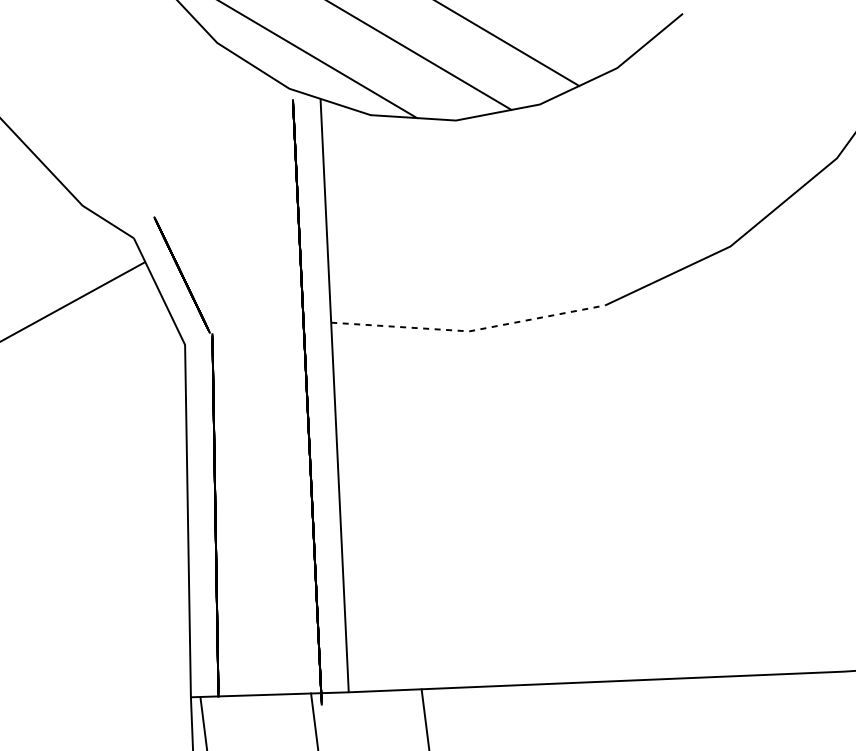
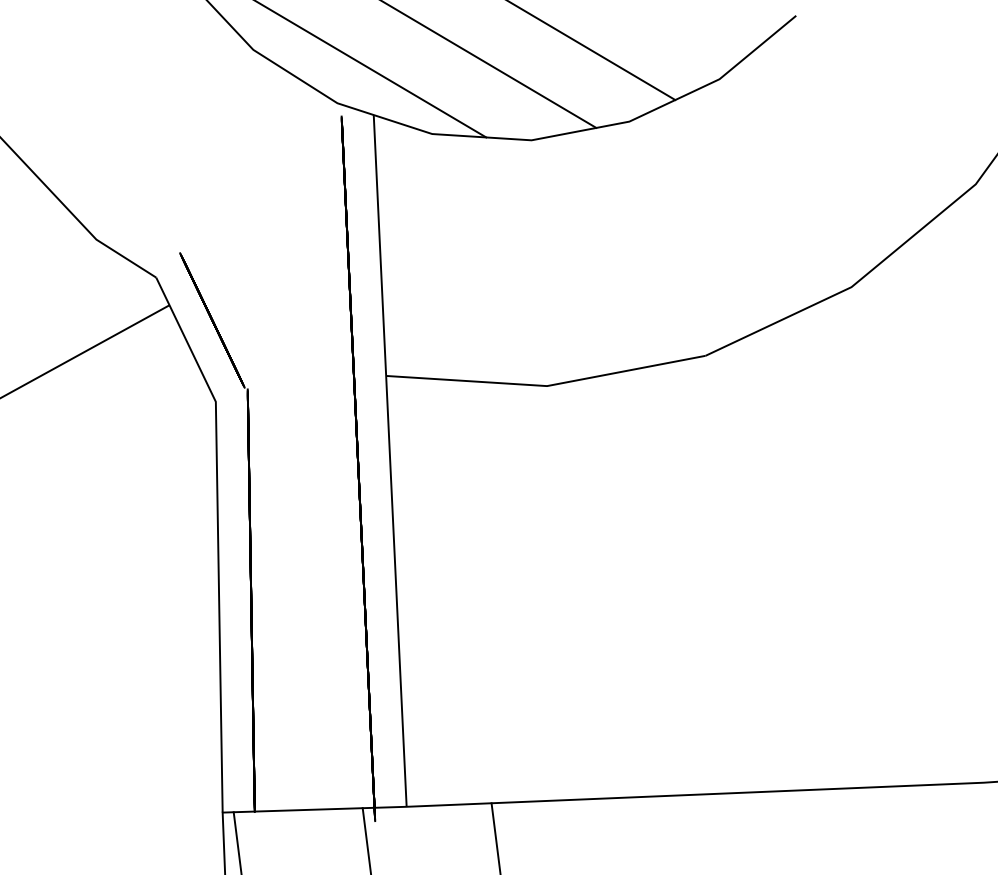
line: (469, 331) -> (547, 386), dashed -> solid

